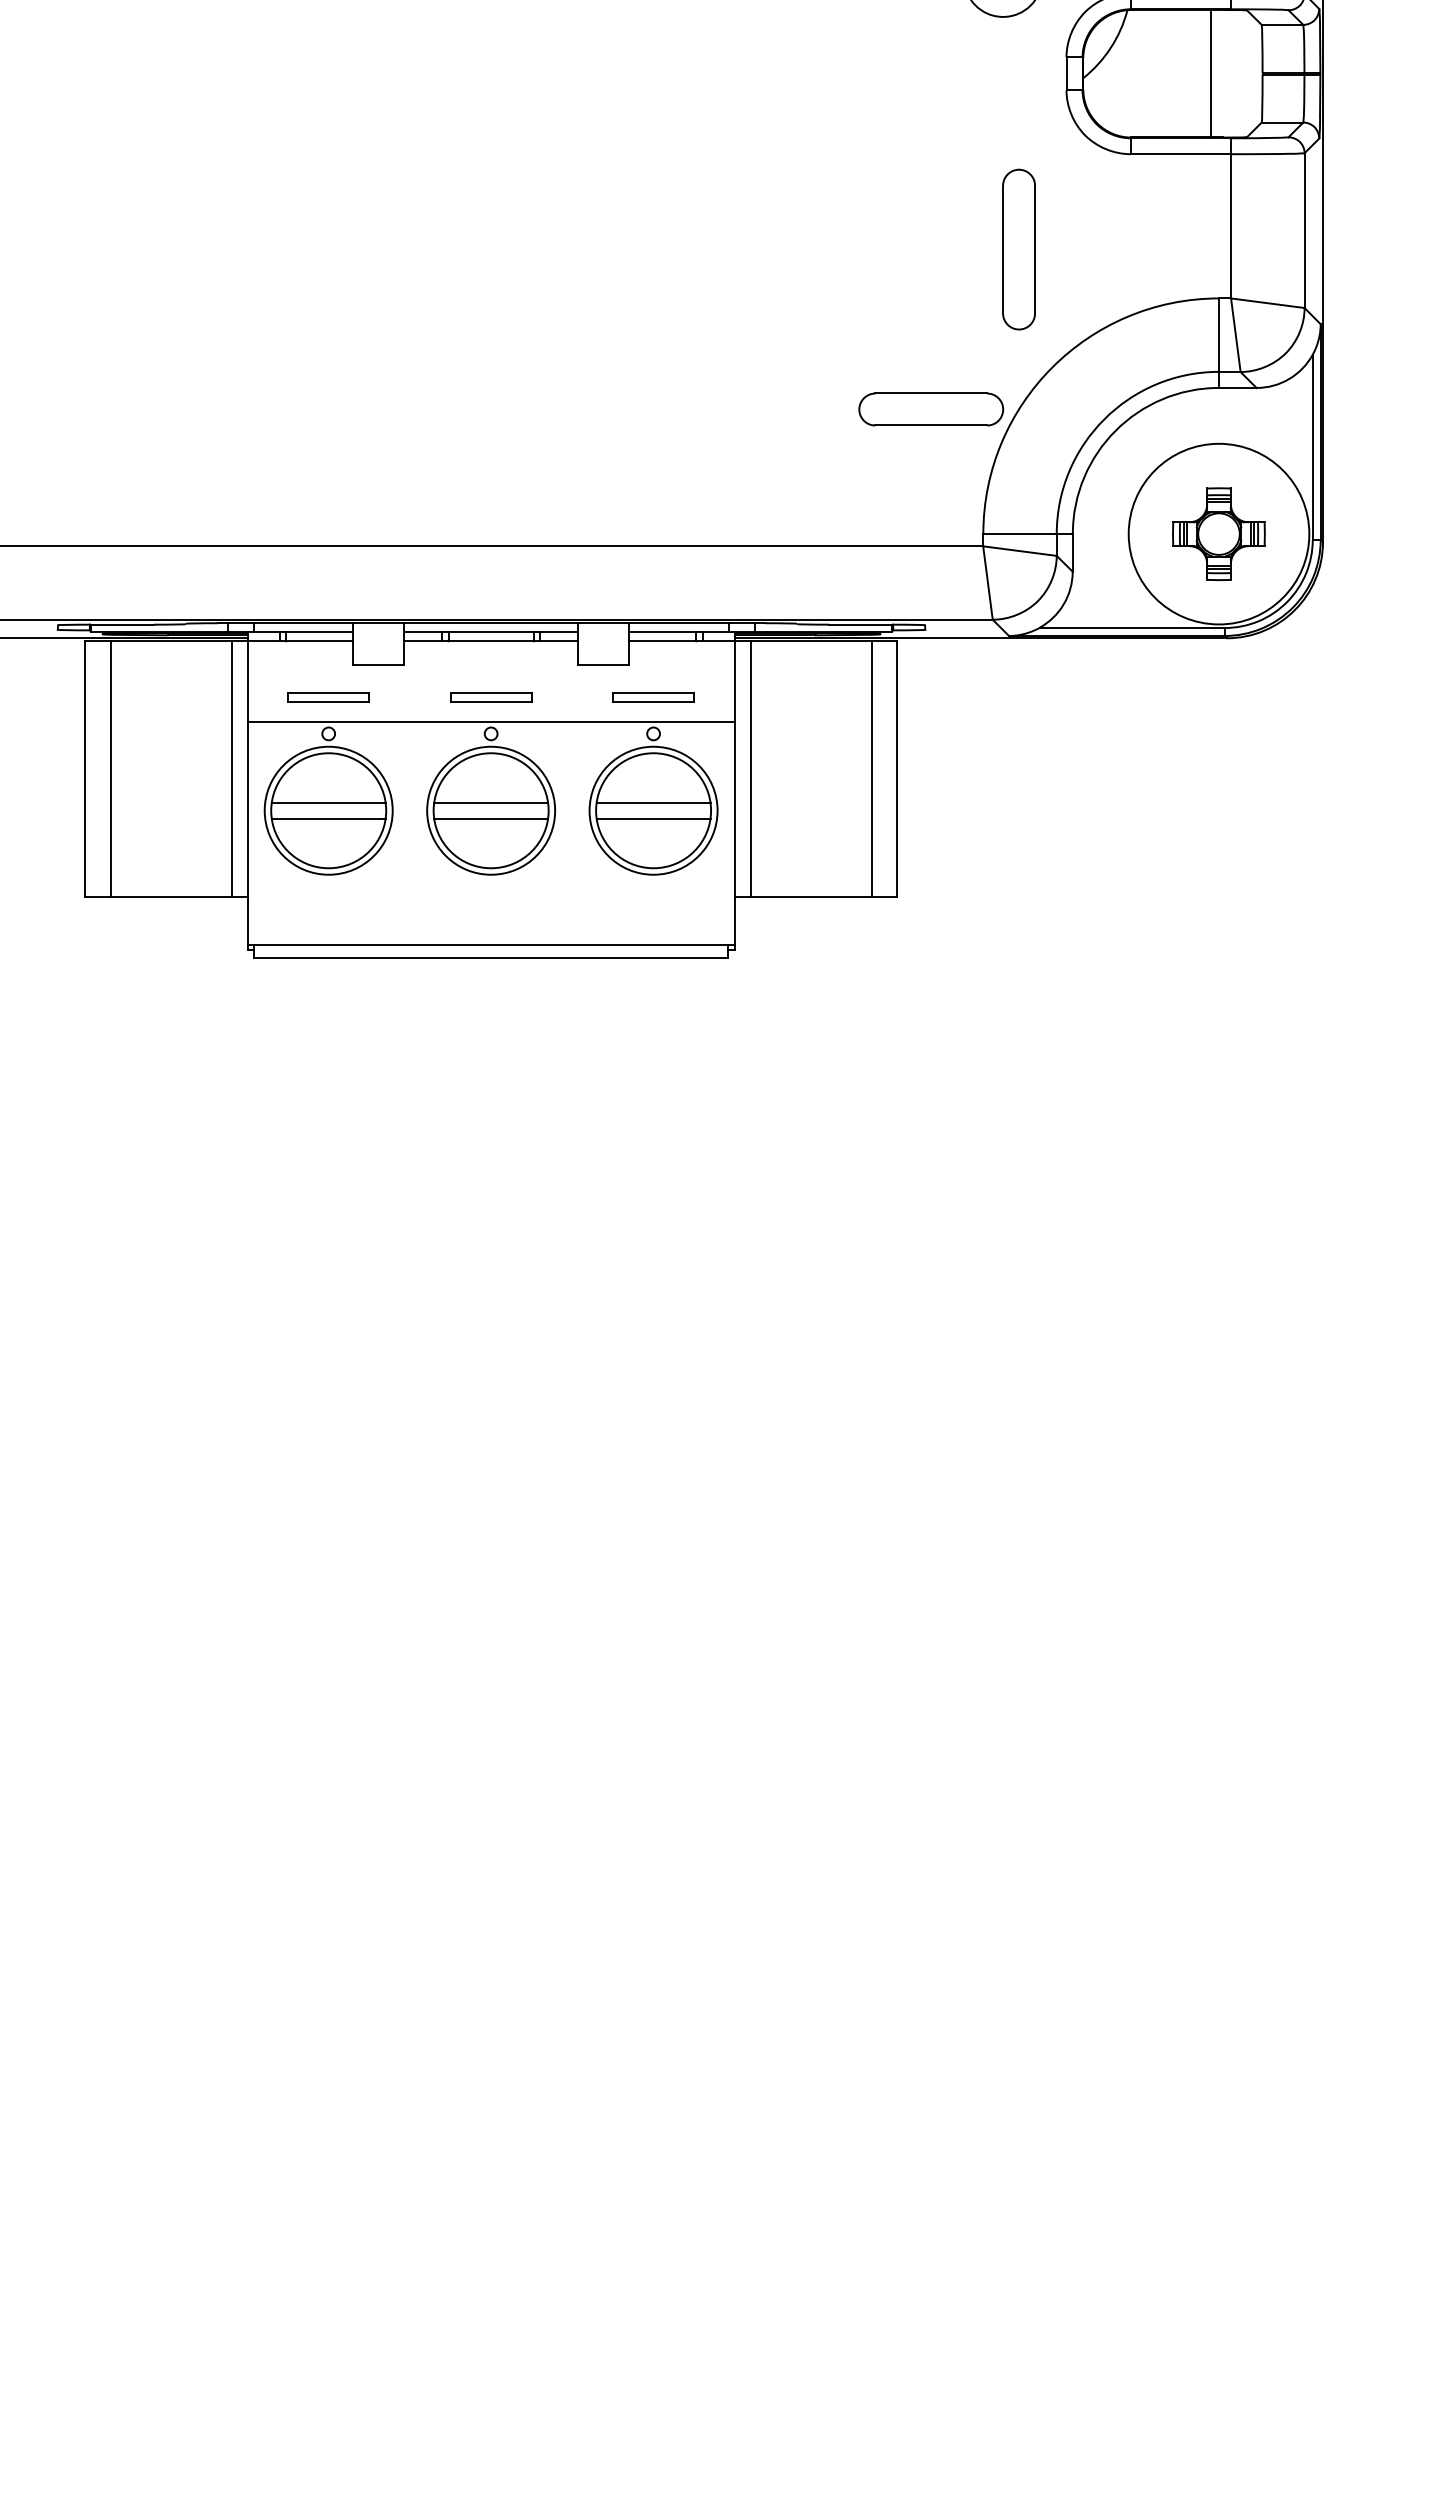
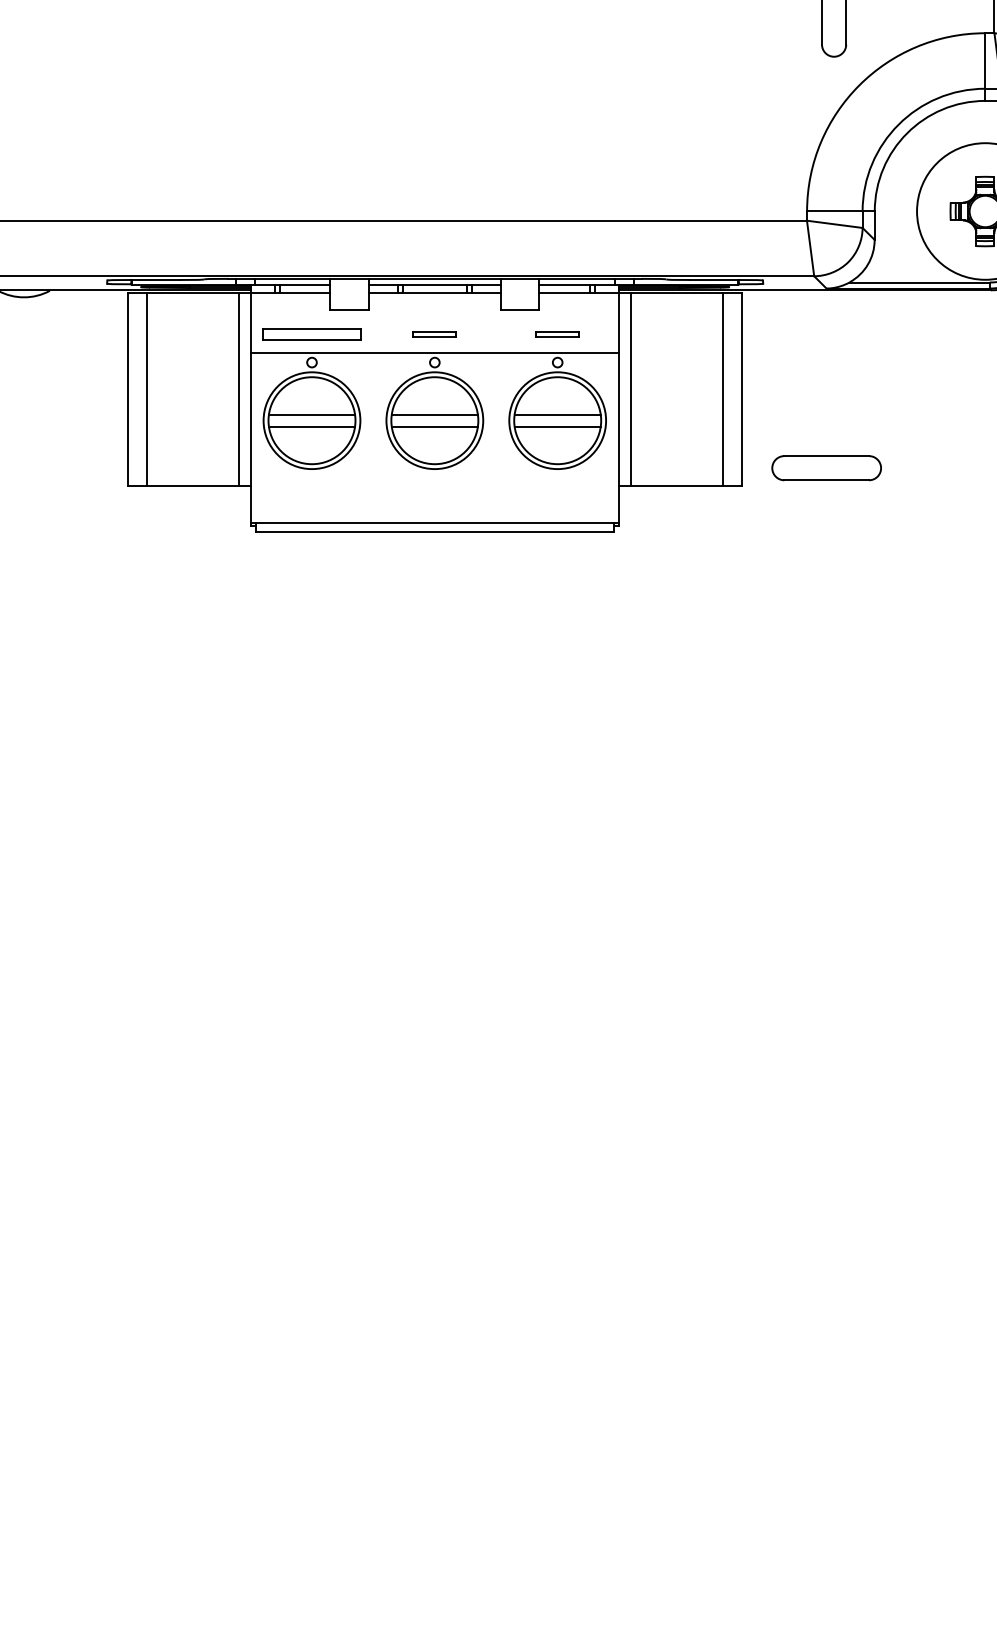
part: (931, 409) -> (826, 468), moved
part: (328, 697) -> (311, 335), size x1.6
part: (491, 697) -> (435, 335), size x0.7
part: (653, 697) -> (557, 335), size x0.7

